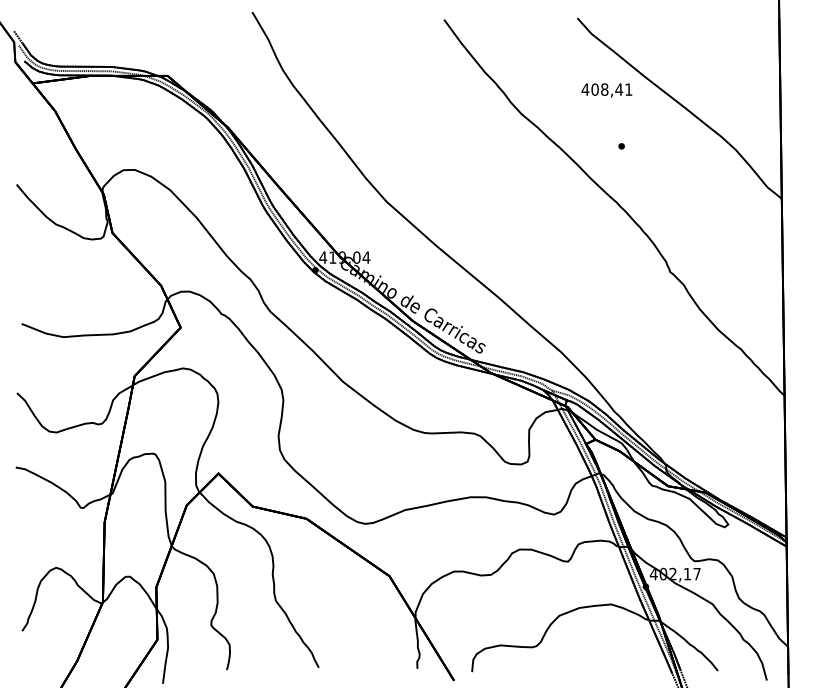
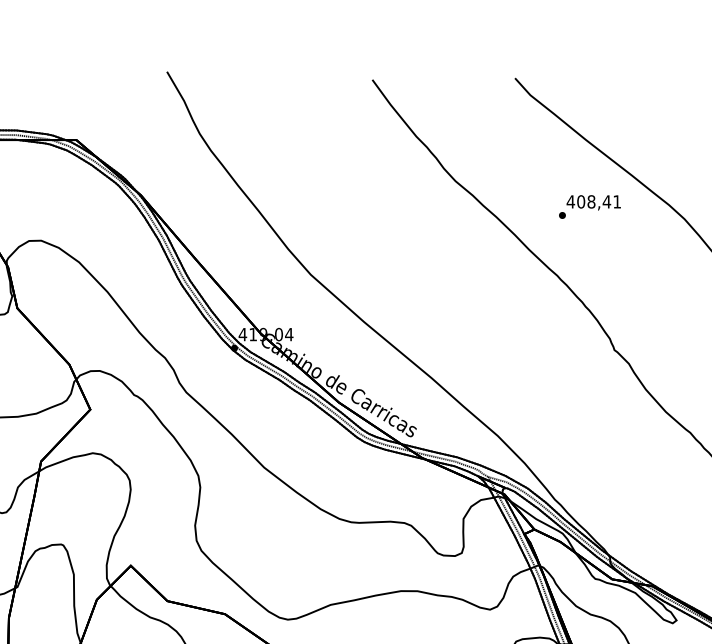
text: (606, 90) -> (593, 202), moved

